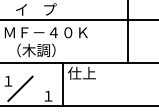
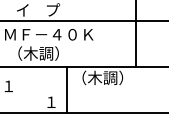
text: (91, 72) -> (97, 77), 仕上 -> （木調）
line: (20, 88) -> (21, 94), removed

